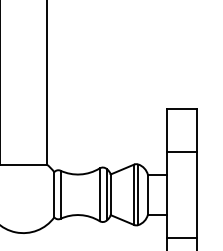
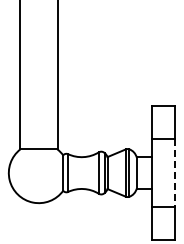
line: (197, 195) -> (175, 173), solid -> dashed

